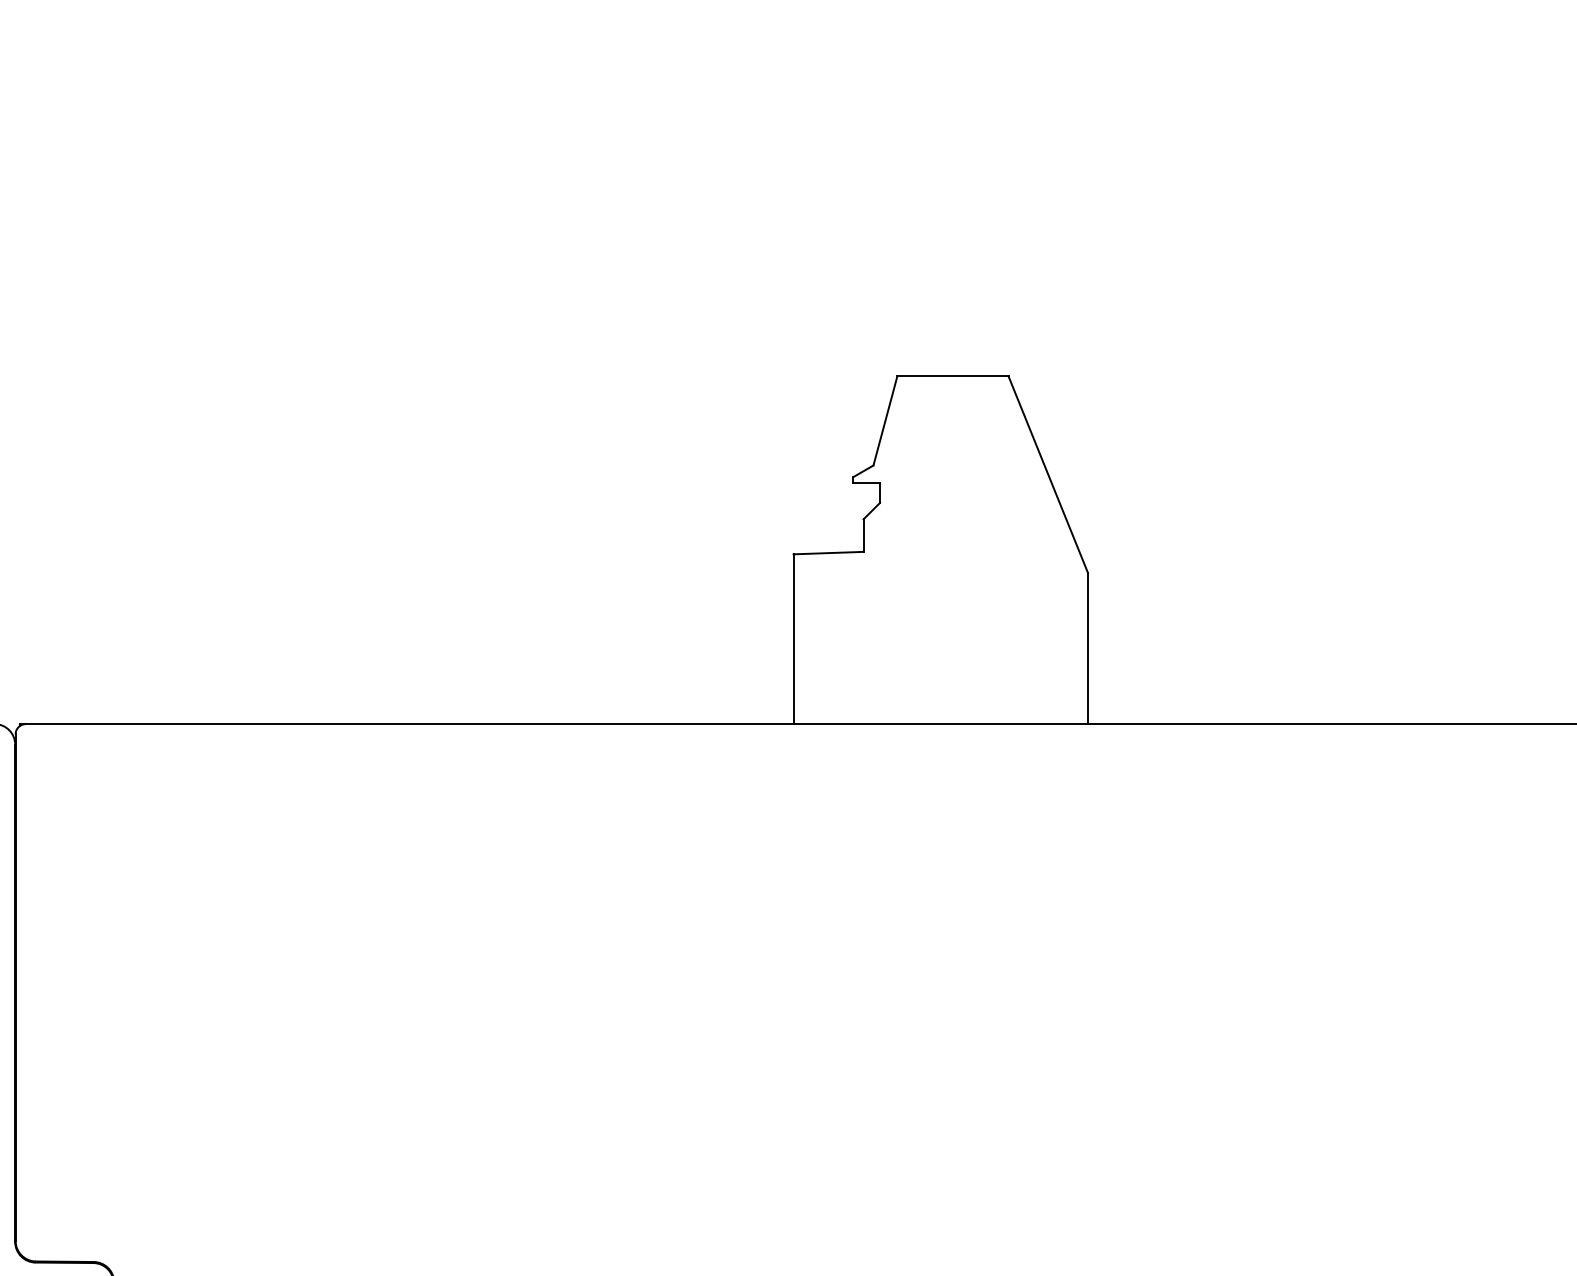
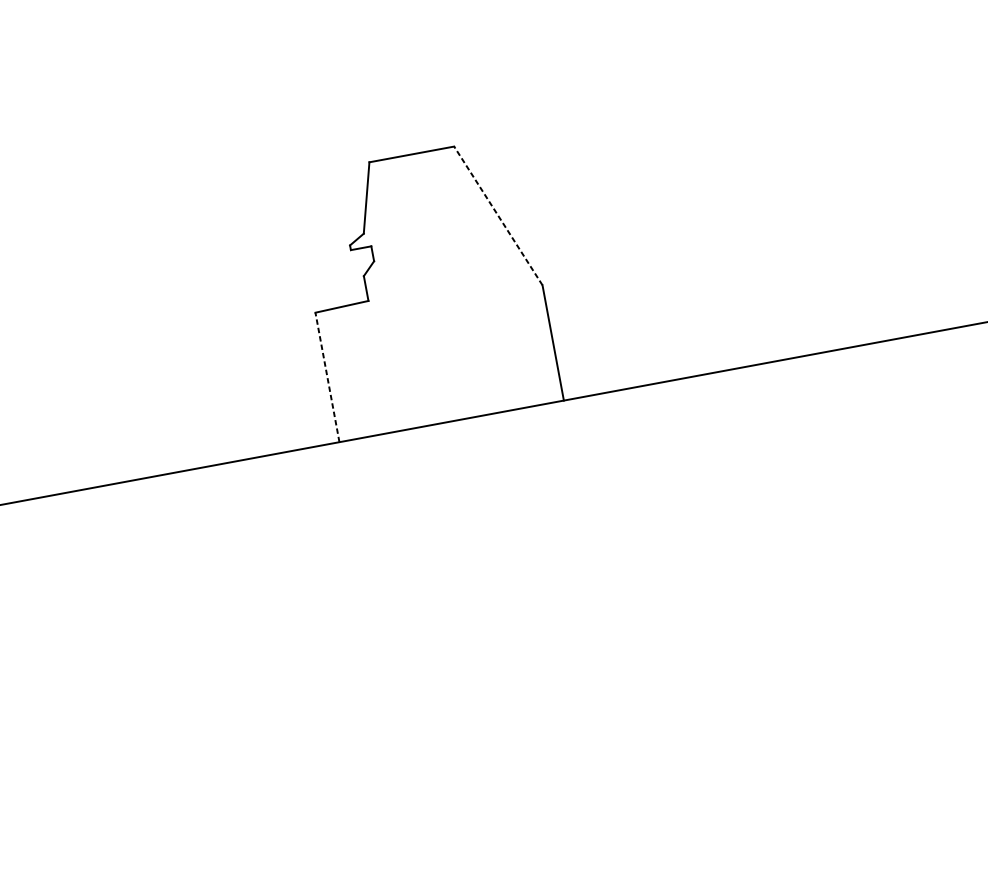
line: (1048, 474) -> (498, 215), solid -> dashed
line: (793, 639) -> (327, 377), solid -> dashed

